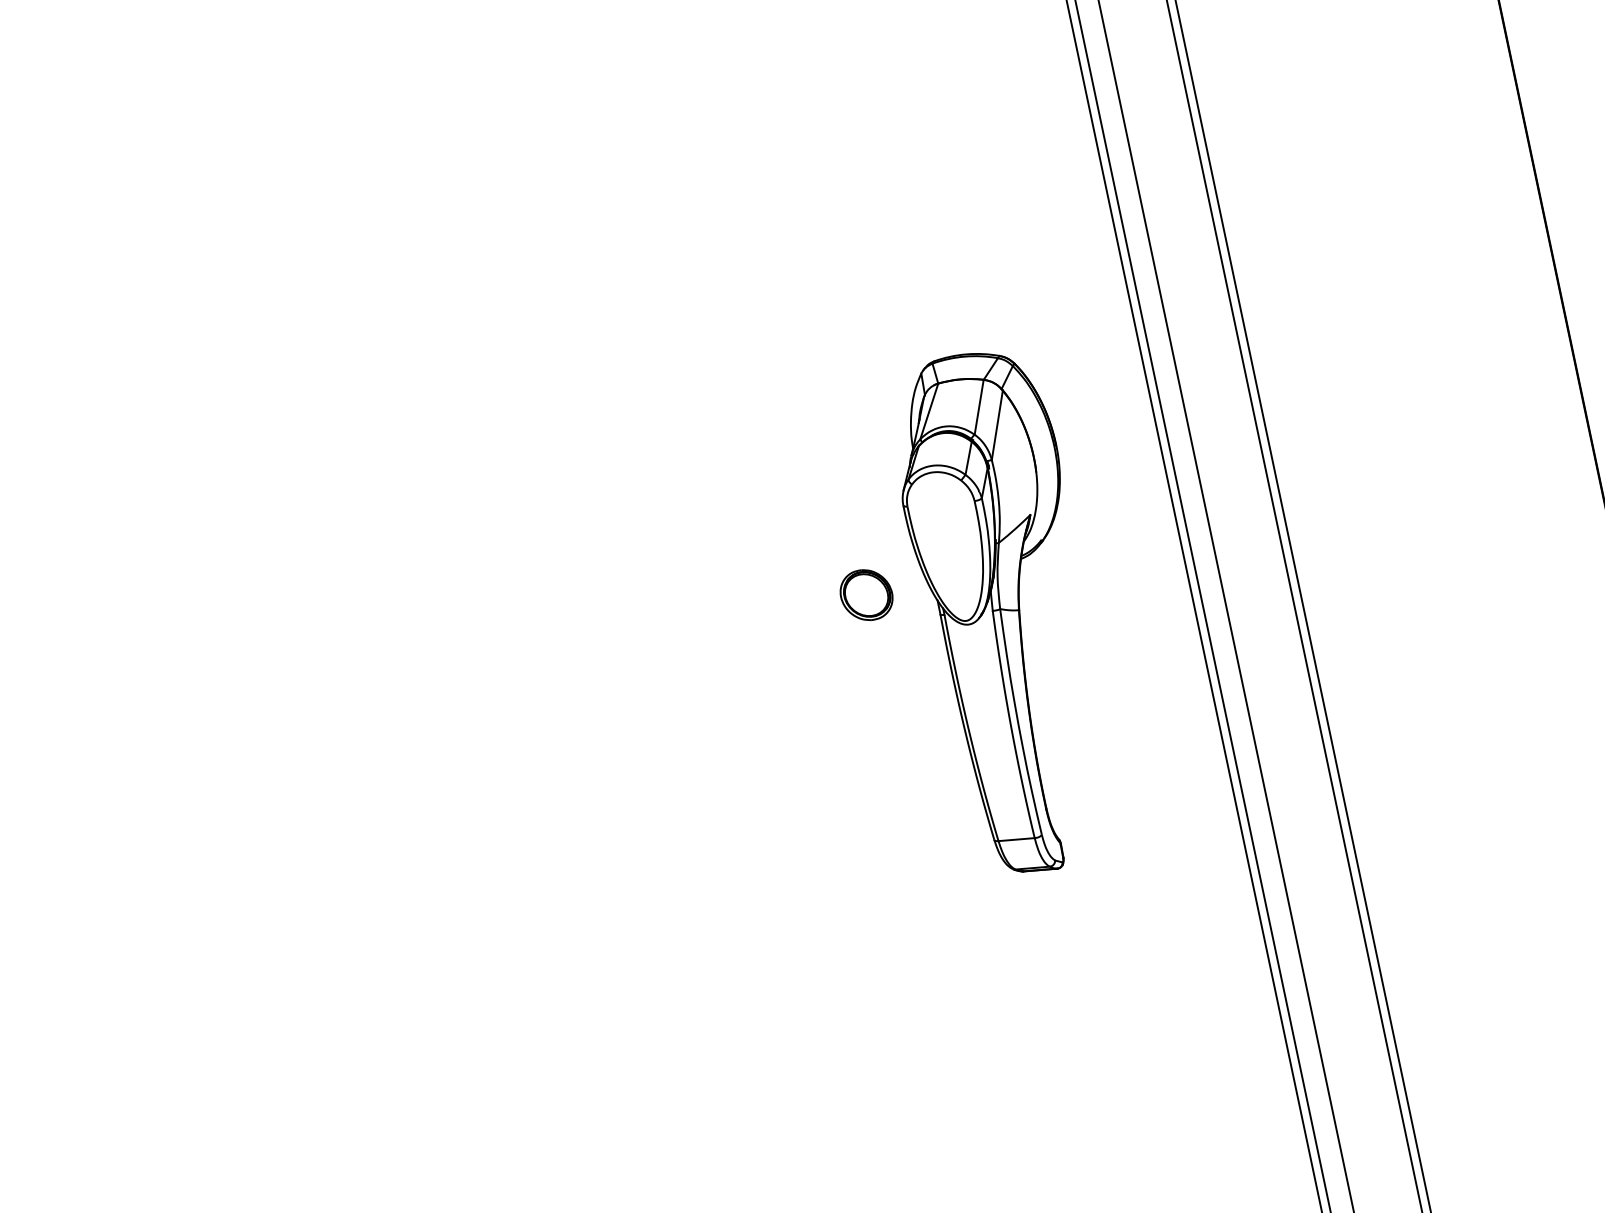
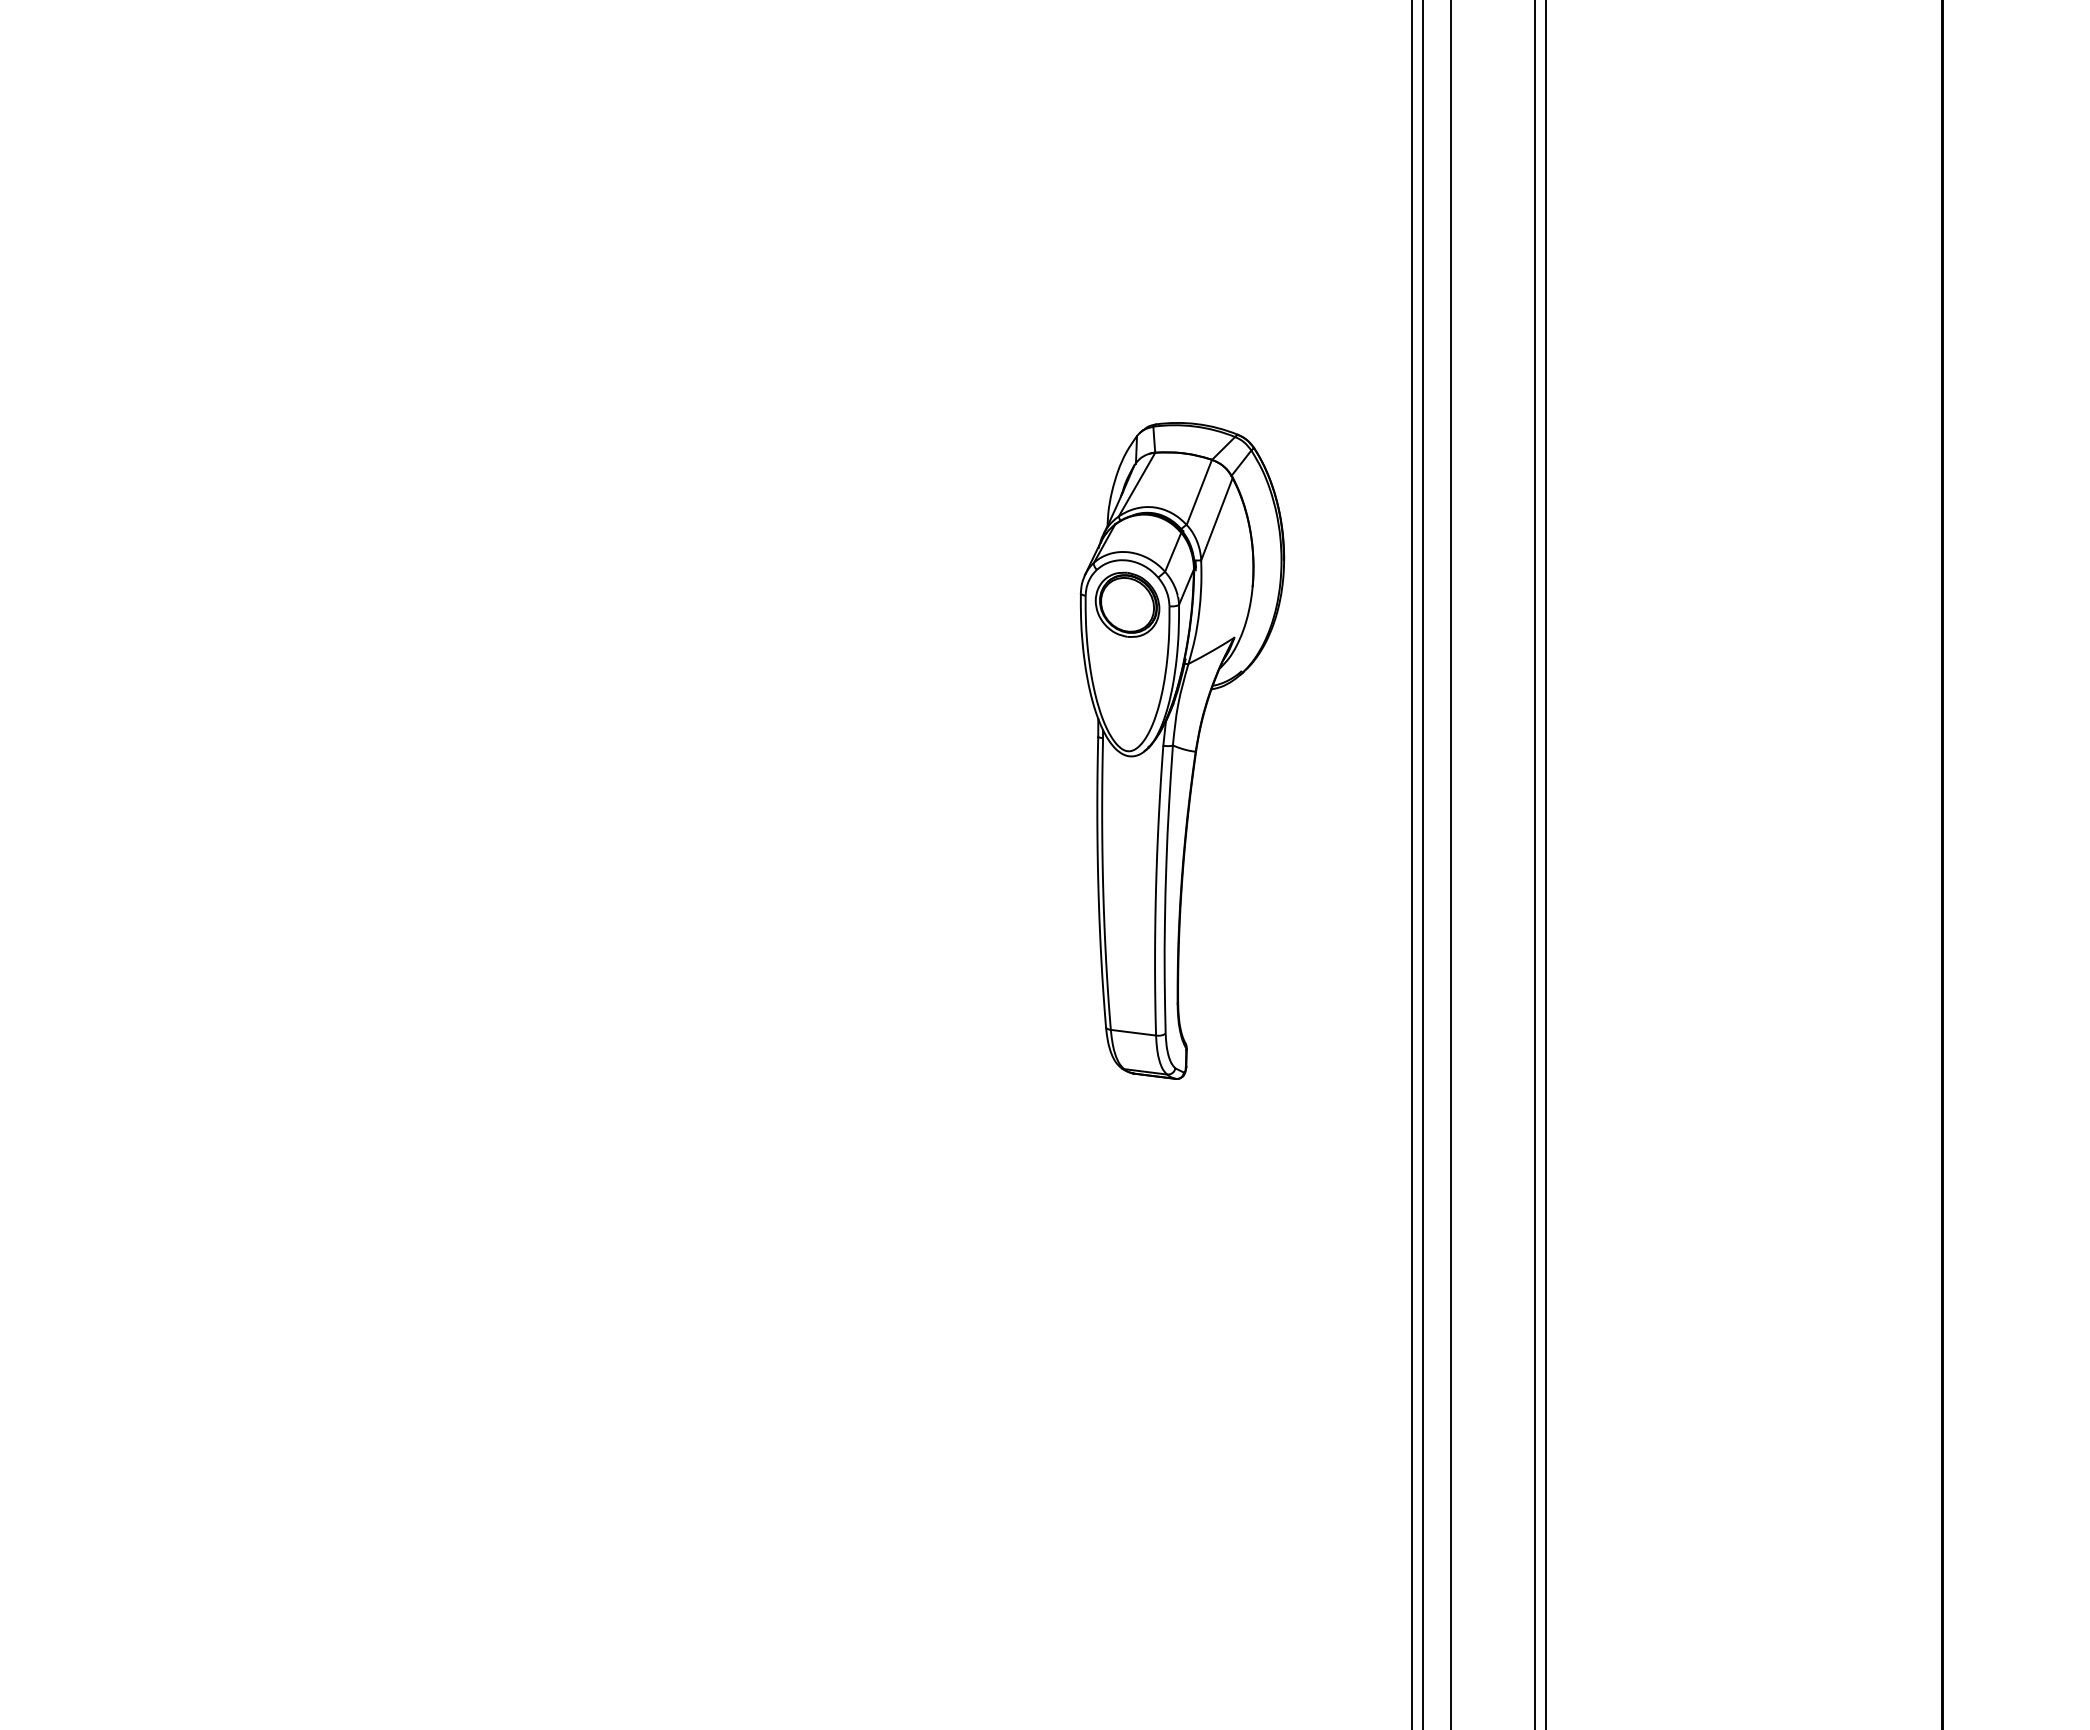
part: (866, 594) -> (1127, 604), moved

